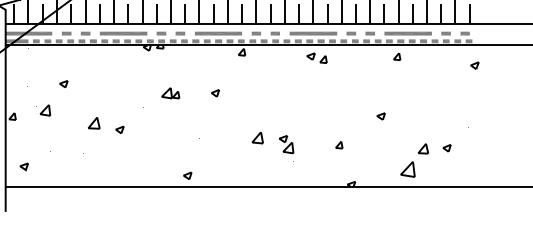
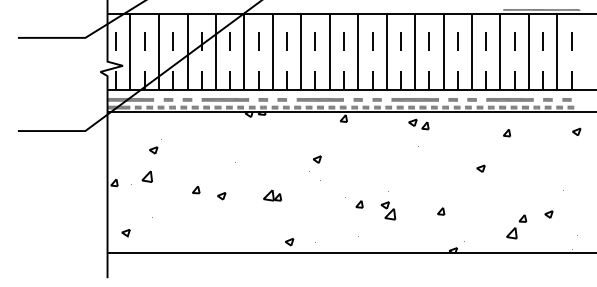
part: (397, 57) -> (507, 133), moved
part: (63, 84) -> (153, 150), moved
part: (170, 93) -> (272, 195), moved
part: (380, 116) -> (480, 168), moved
part: (94, 124) -> (196, 190), size x0.62
part: (257, 138) -> (359, 204), size x0.62
part: (414, 160) -> (516, 226), size x0.71

